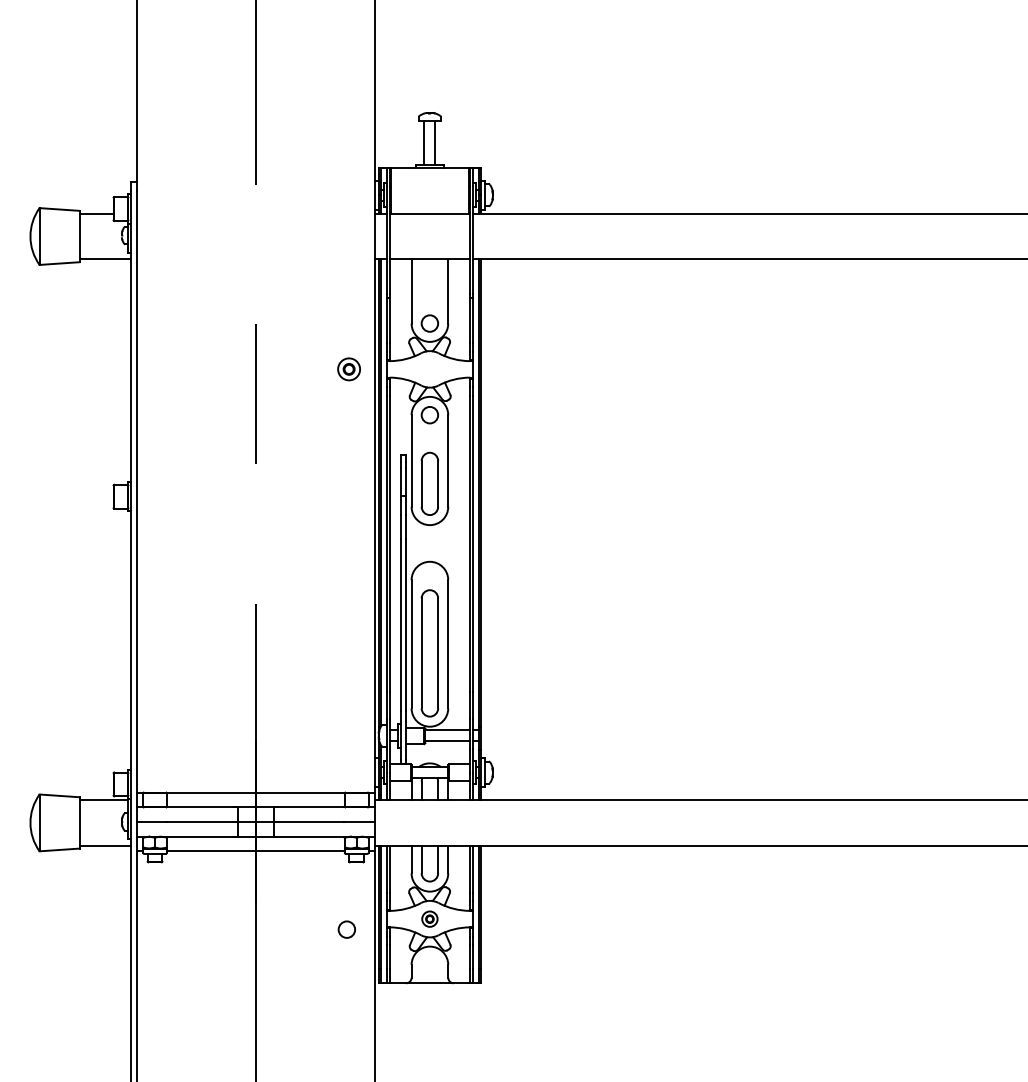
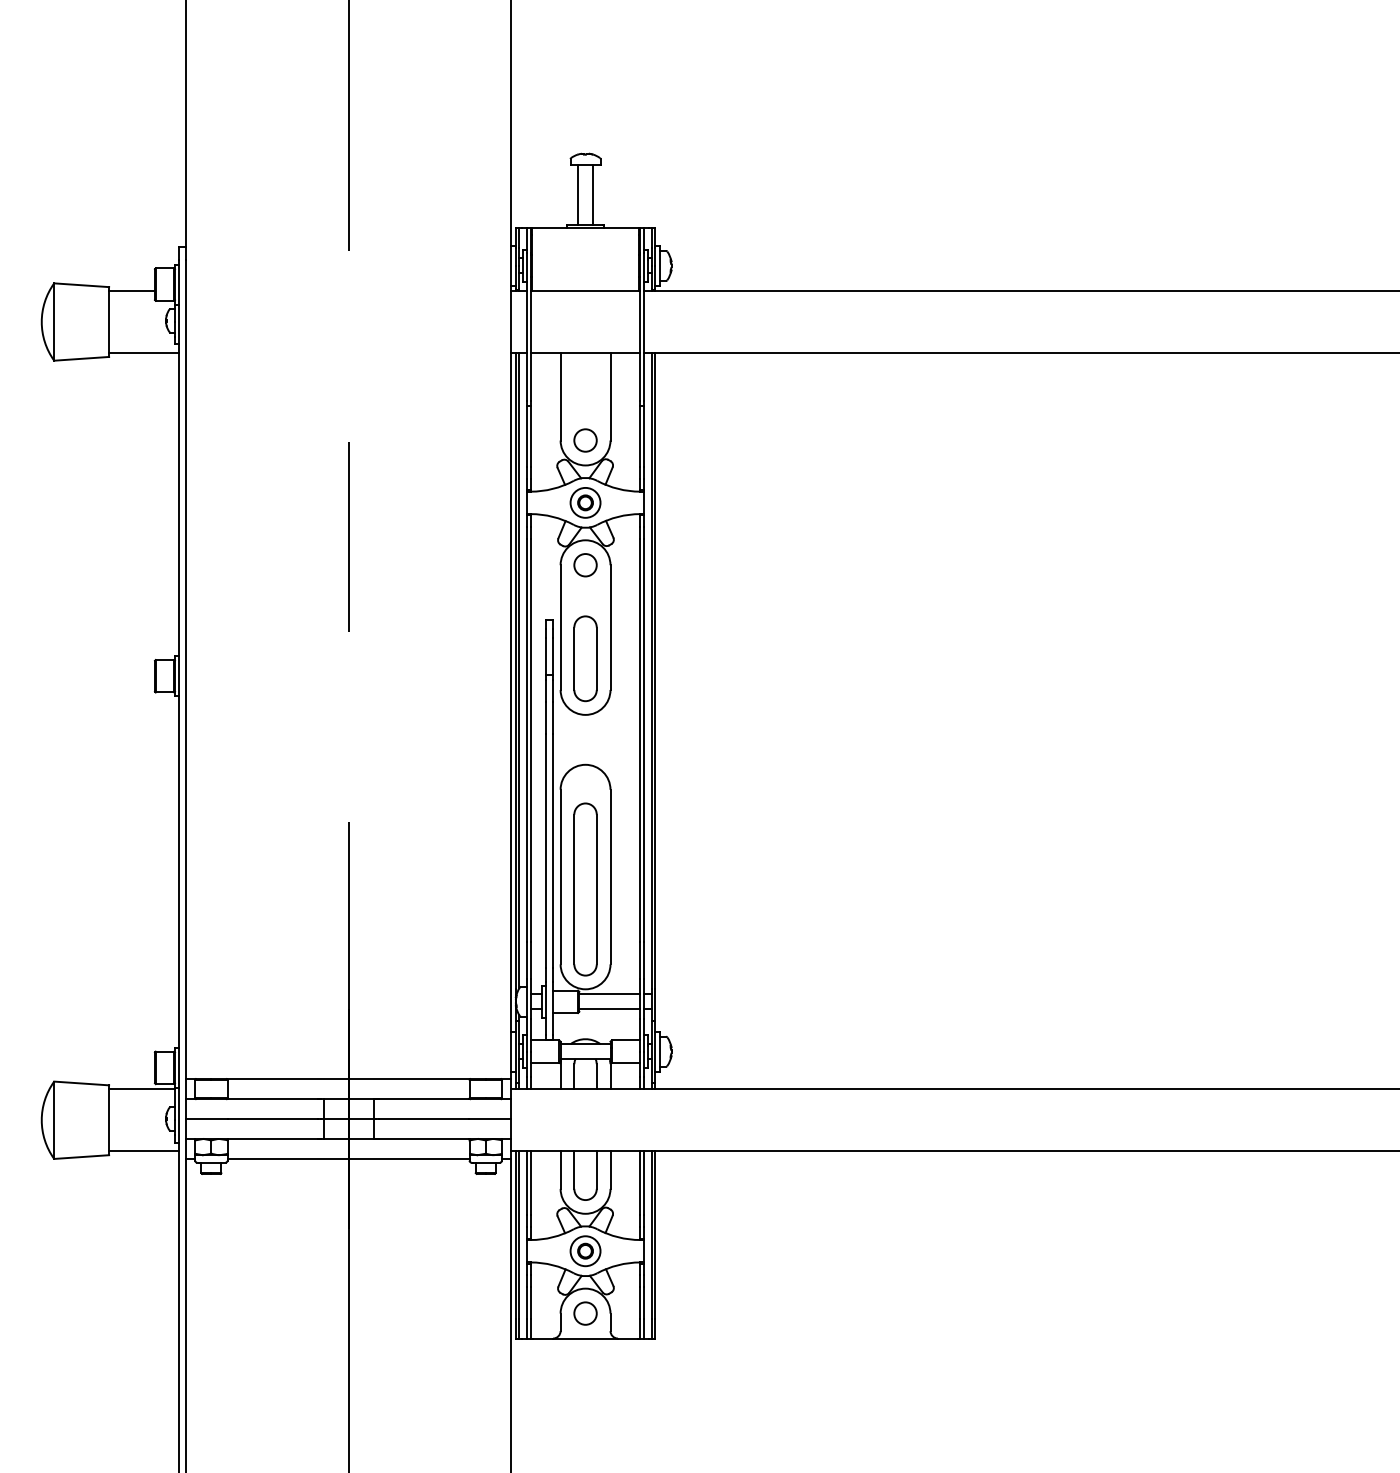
part: (349, 369) -> (585, 502), moved
part: (429, 919) -> (585, 1251), size x1.43
circle: (346, 929) -> (585, 1313), moved

